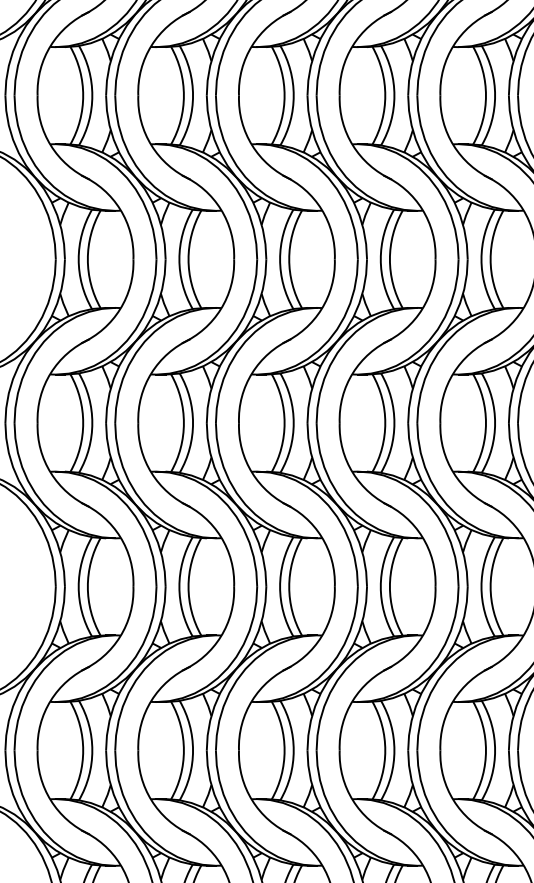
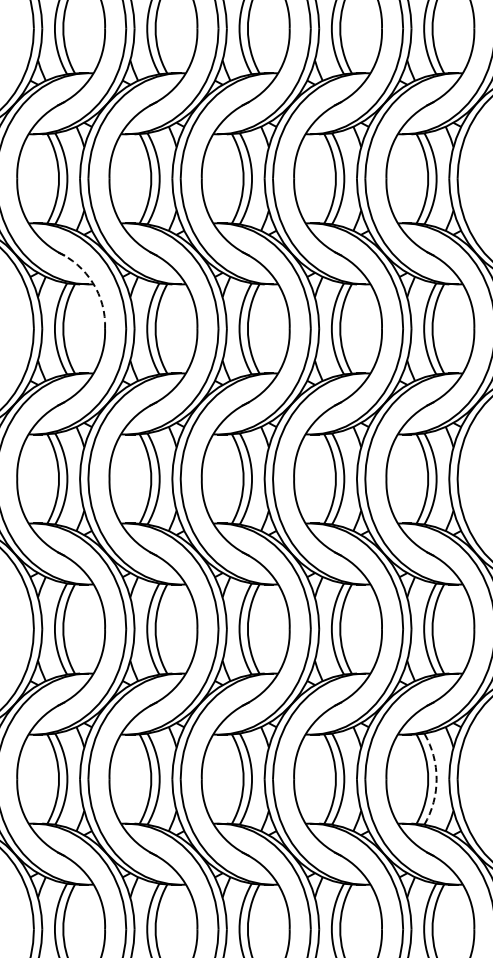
arc: (119, 209) -> (92, 283), solid -> dashed
arc: (494, 750) -> (436, 779), solid -> dashed

